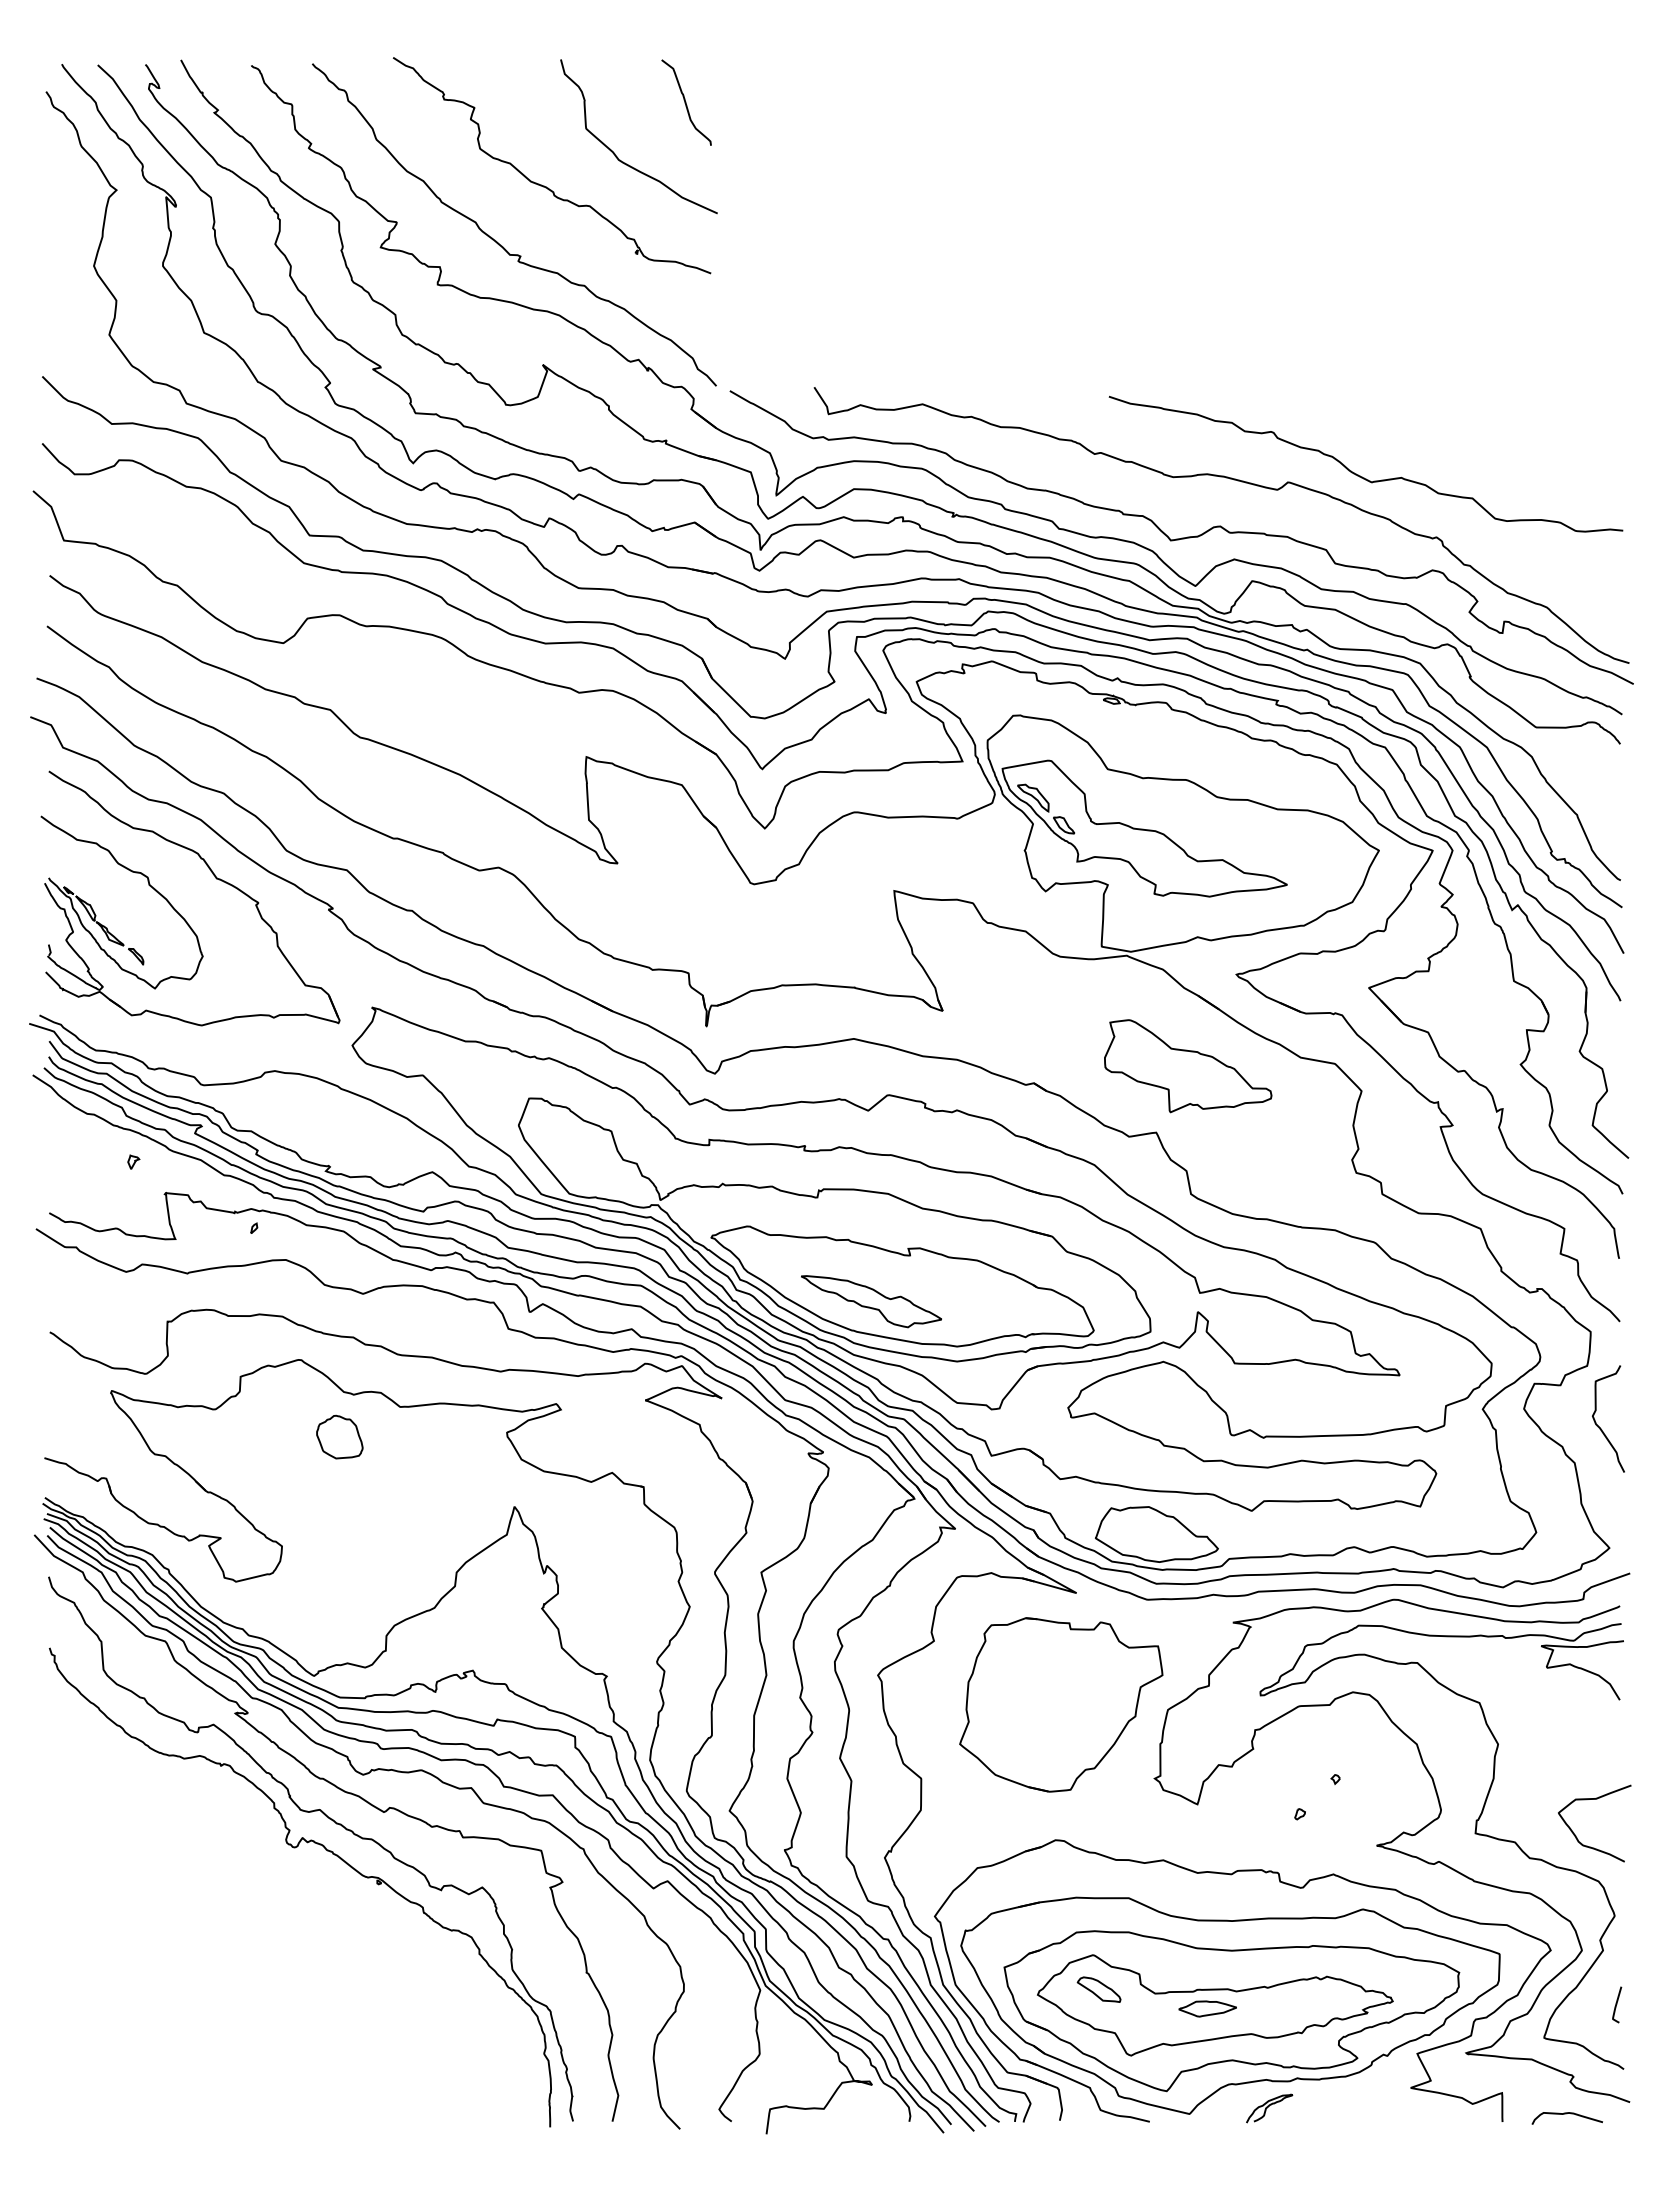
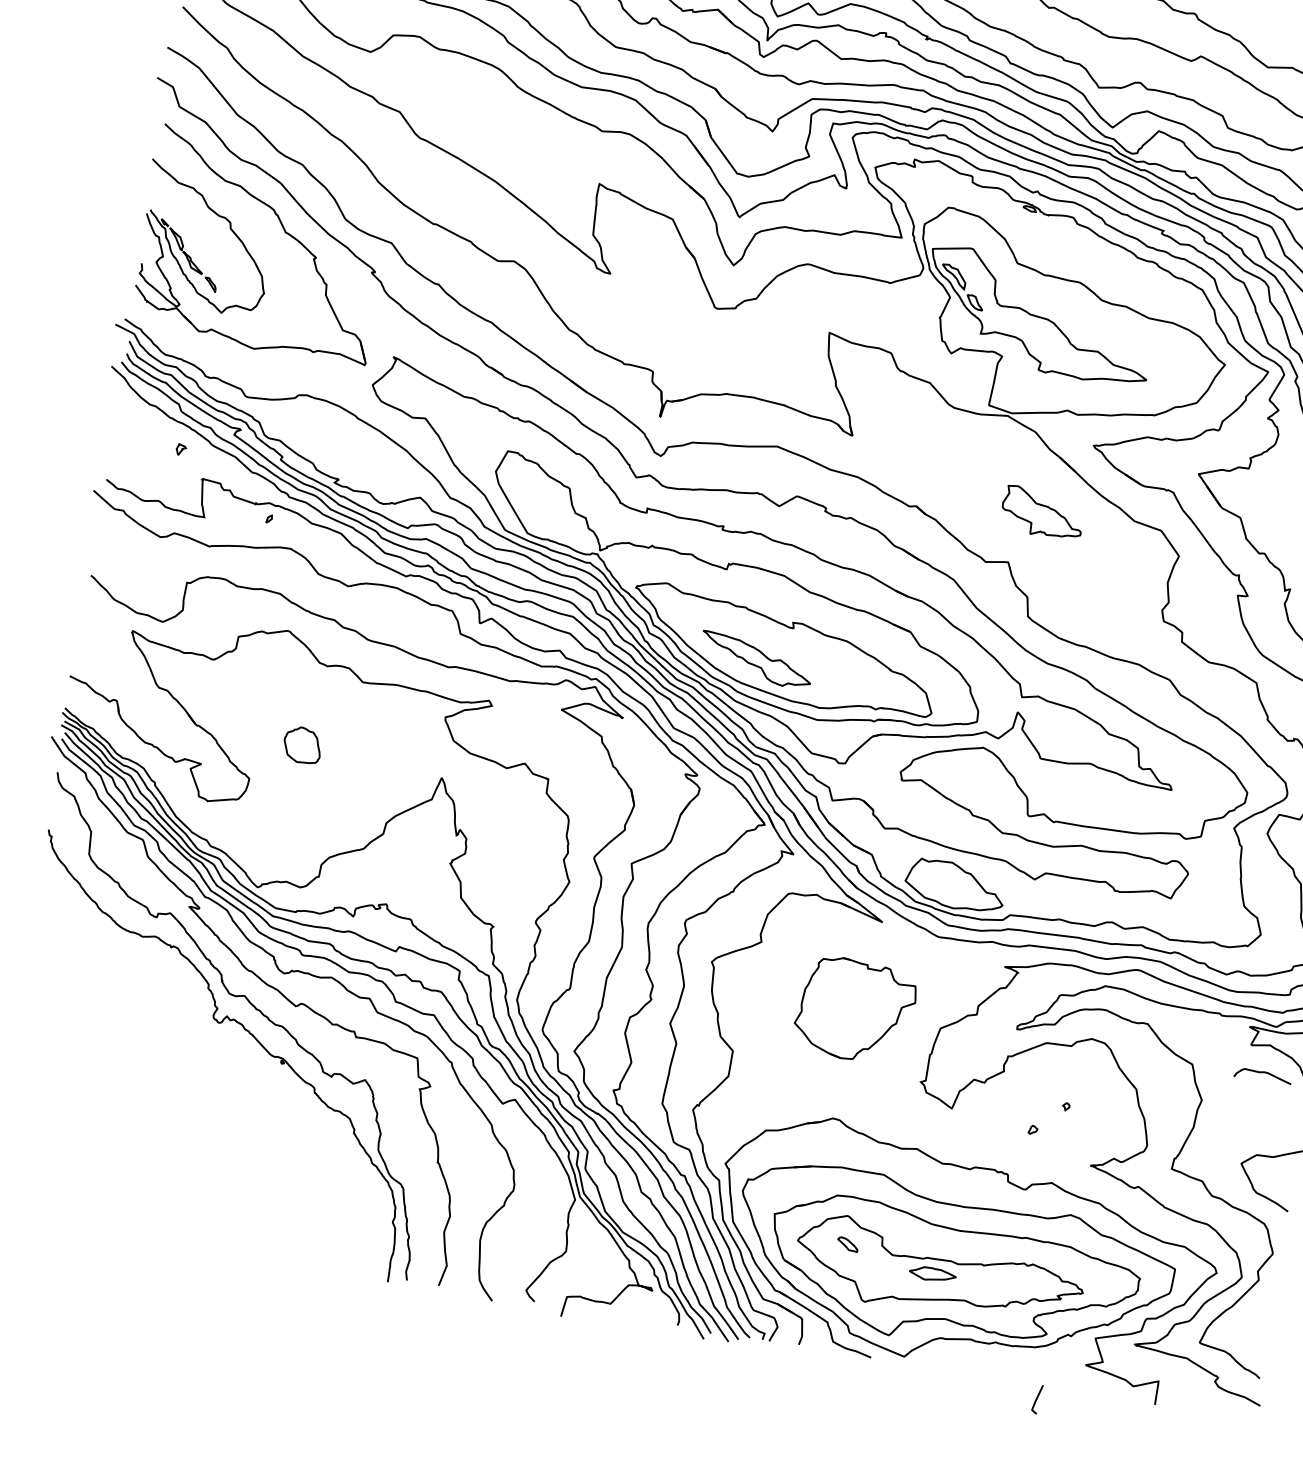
part: (1188, 1066) -> (1042, 513), size x0.6
part: (339, 1436) -> (302, 744), moved
part: (1061, 1704) -> (855, 1009), size x0.7
part: (1098, 1989) -> (847, 1244), size x0.6
curve: (1617, 2004) -> (1037, 1399), moved
curve: (1268, 2107) -> (968, 1361), removed
curve: (1566, 2114) -> (1262, 1073), moved

